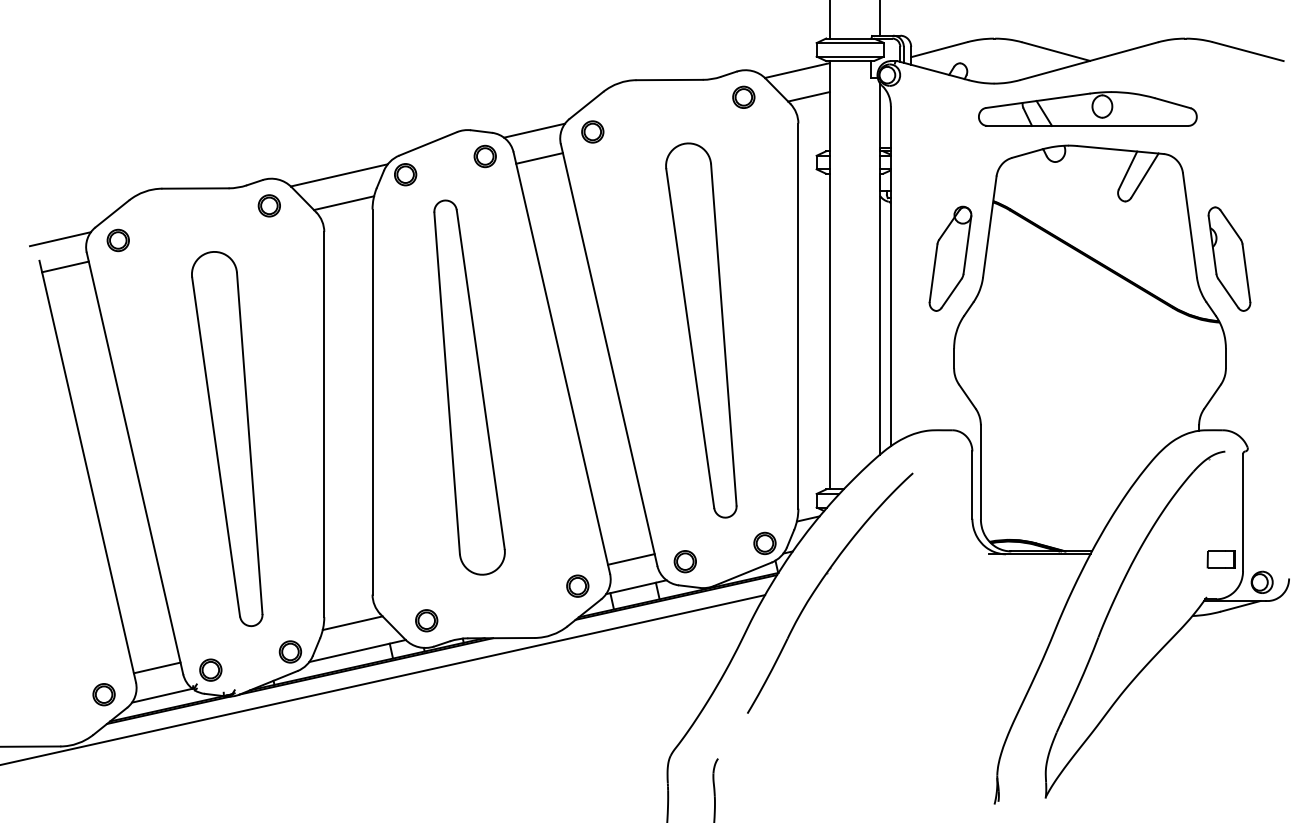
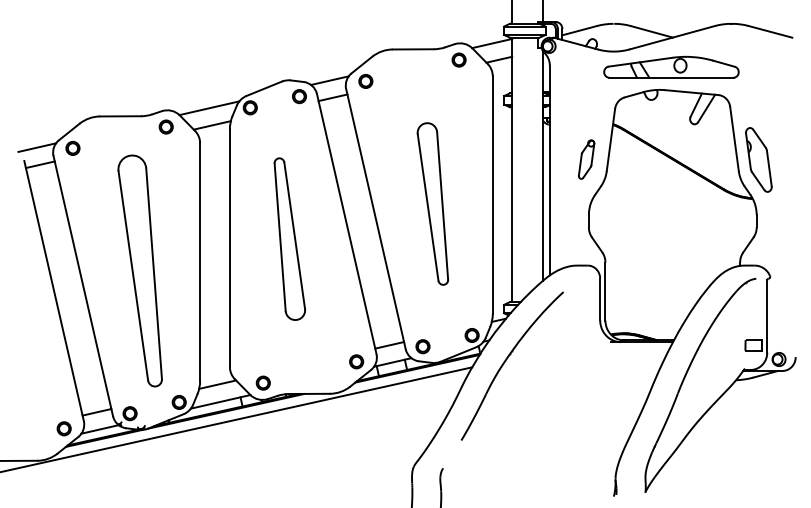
part: (950, 258) -> (586, 159), size x0.6
part: (700, 329) -> (432, 203), size x0.7
part: (469, 386) -> (289, 238), size x0.7

